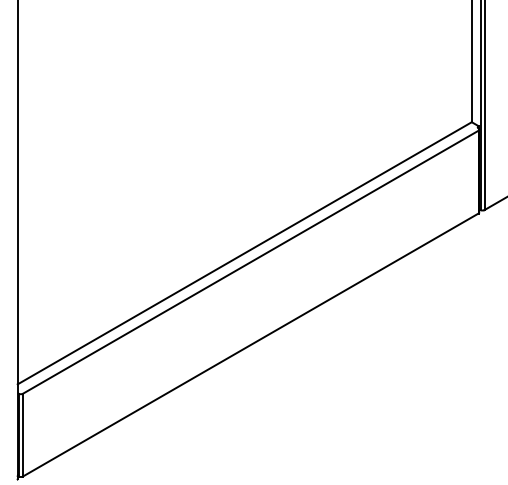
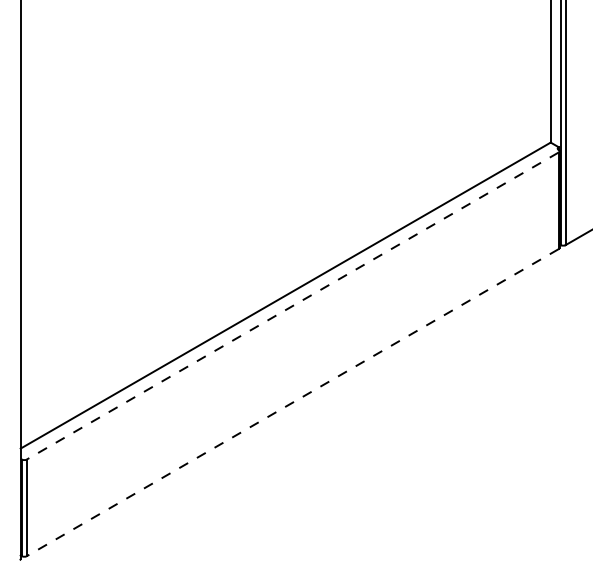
line: (250, 262) -> (292, 306), solid -> dashed
line: (250, 345) -> (292, 403), solid -> dashed

